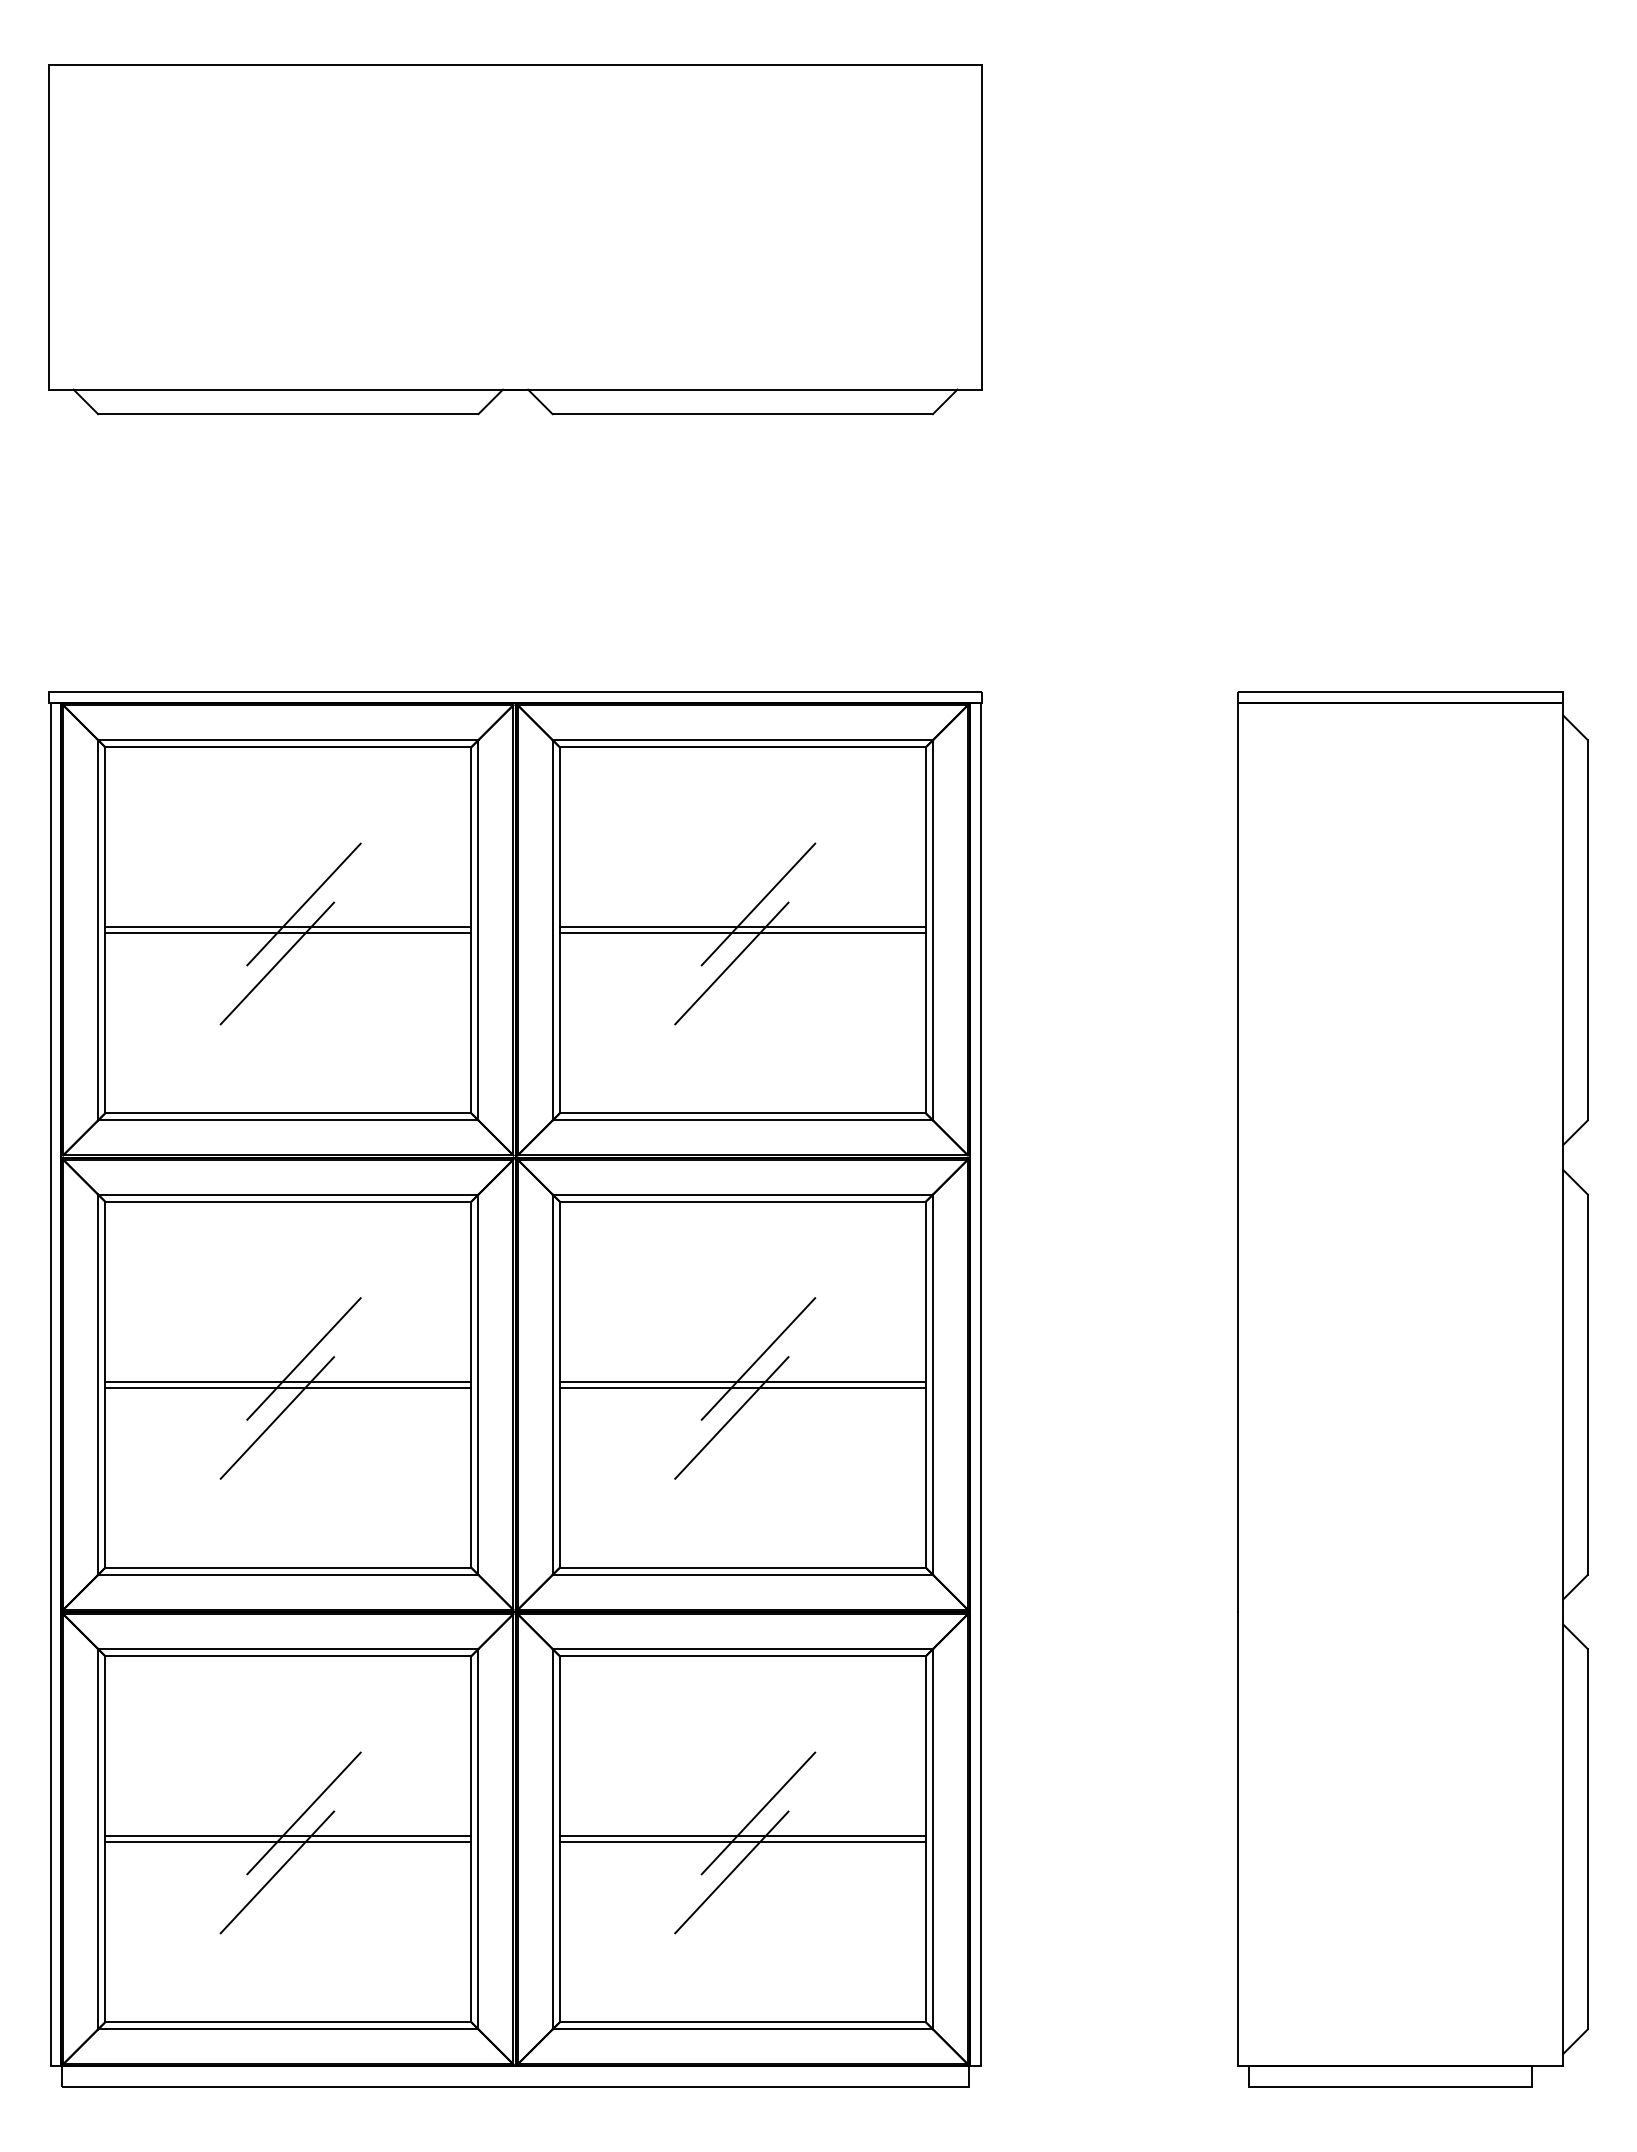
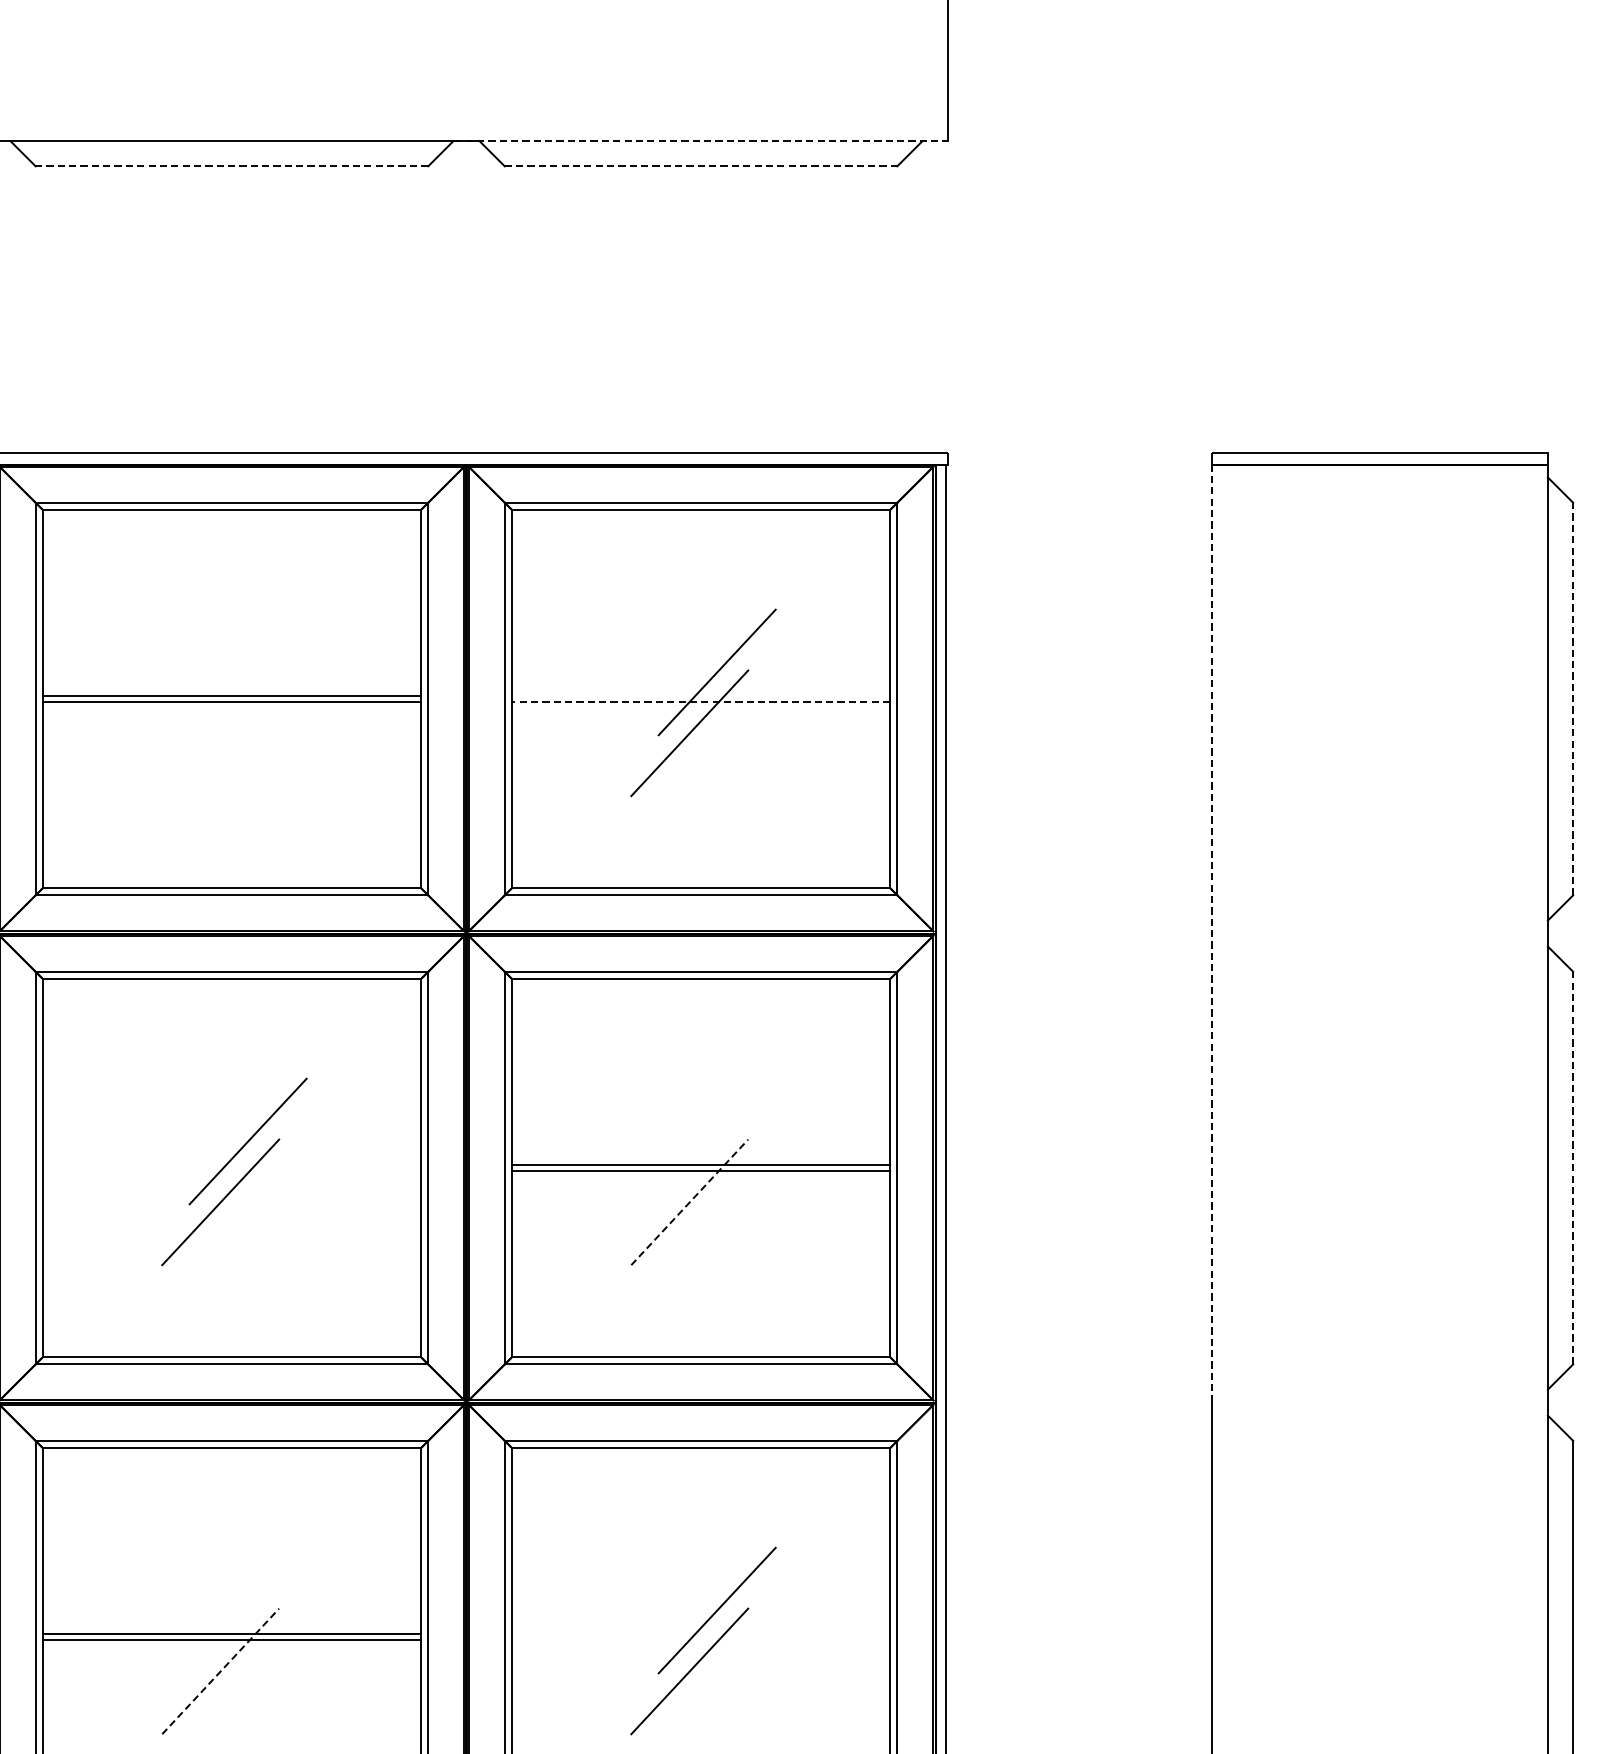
line: (743, 389) -> (701, 140), solid -> dashed
line: (287, 414) -> (231, 166), solid -> dashed
line: (743, 414) -> (701, 166), solid -> dashed
line: (303, 904) -> (247, 672), removed
line: (742, 927) -> (700, 696), removed
line: (1587, 929) -> (1572, 698), solid -> dashed
line: (742, 933) -> (700, 702), solid -> dashed
line: (277, 963) -> (220, 733), removed
line: (1238, 1158) -> (1212, 934), solid -> dashed
line: (758, 1358) -> (717, 1141), removed
line: (288, 1381) -> (232, 1164), removed
line: (1587, 1384) -> (1572, 1167), solid -> dashed
line: (288, 1387) -> (232, 1170), removed
line: (732, 1417) -> (690, 1201), solid -> dashed
line: (303, 1813) -> (247, 1610), removed
line: (742, 1836) -> (700, 1634), removed
line: (742, 1842) -> (700, 1640), removed
line: (277, 1872) -> (220, 1671), solid -> dashed

